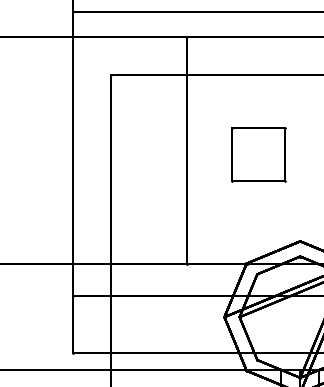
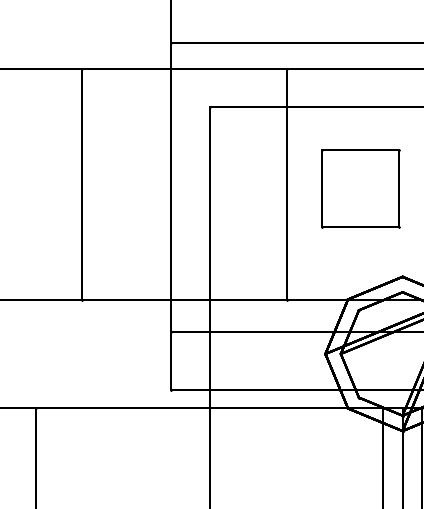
part: (258, 154) -> (360, 188), size x1.43

